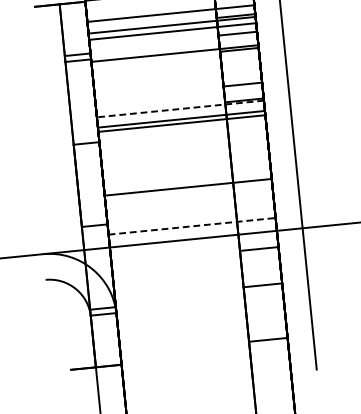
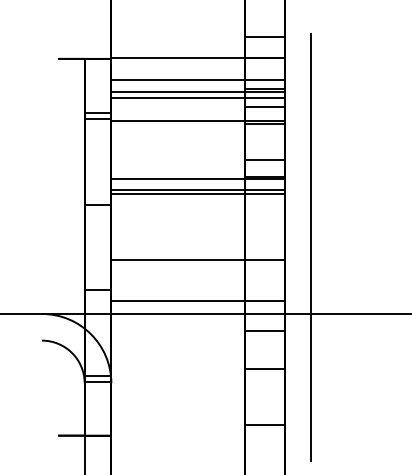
line: (180, 108) -> (198, 178), dashed -> solid
line: (192, 226) -> (198, 300), dashed -> solid

